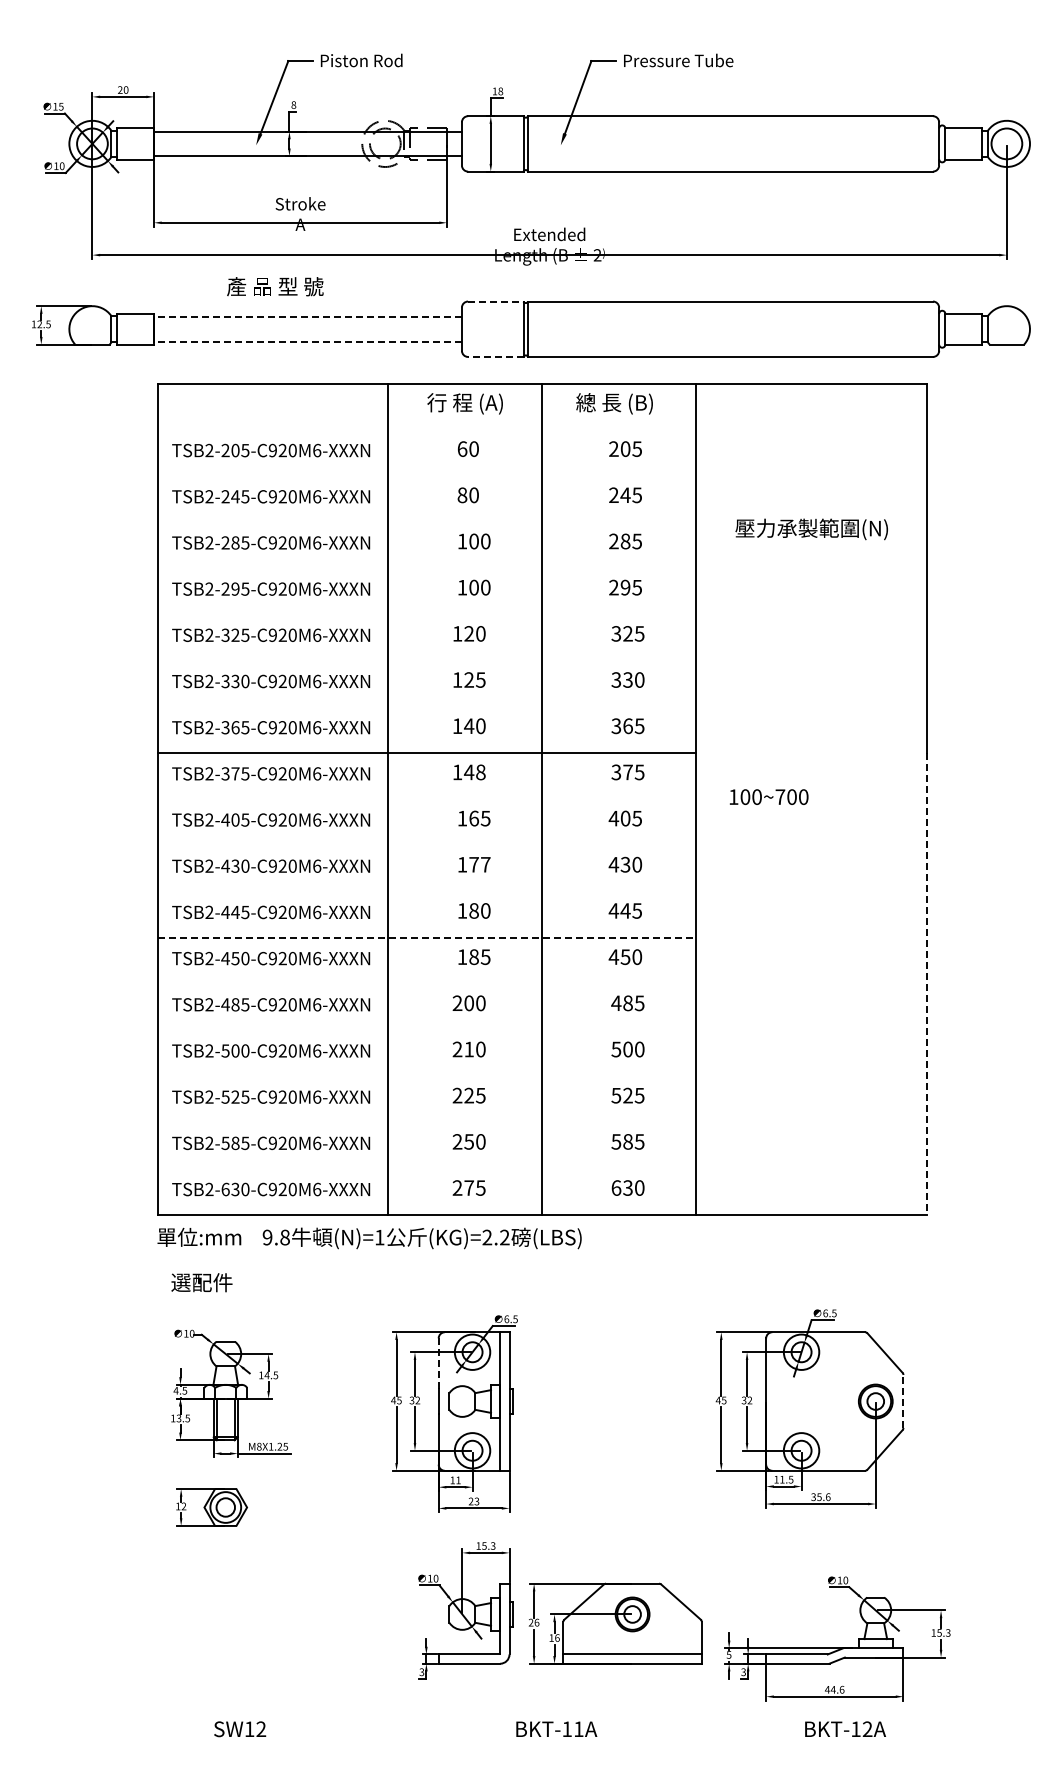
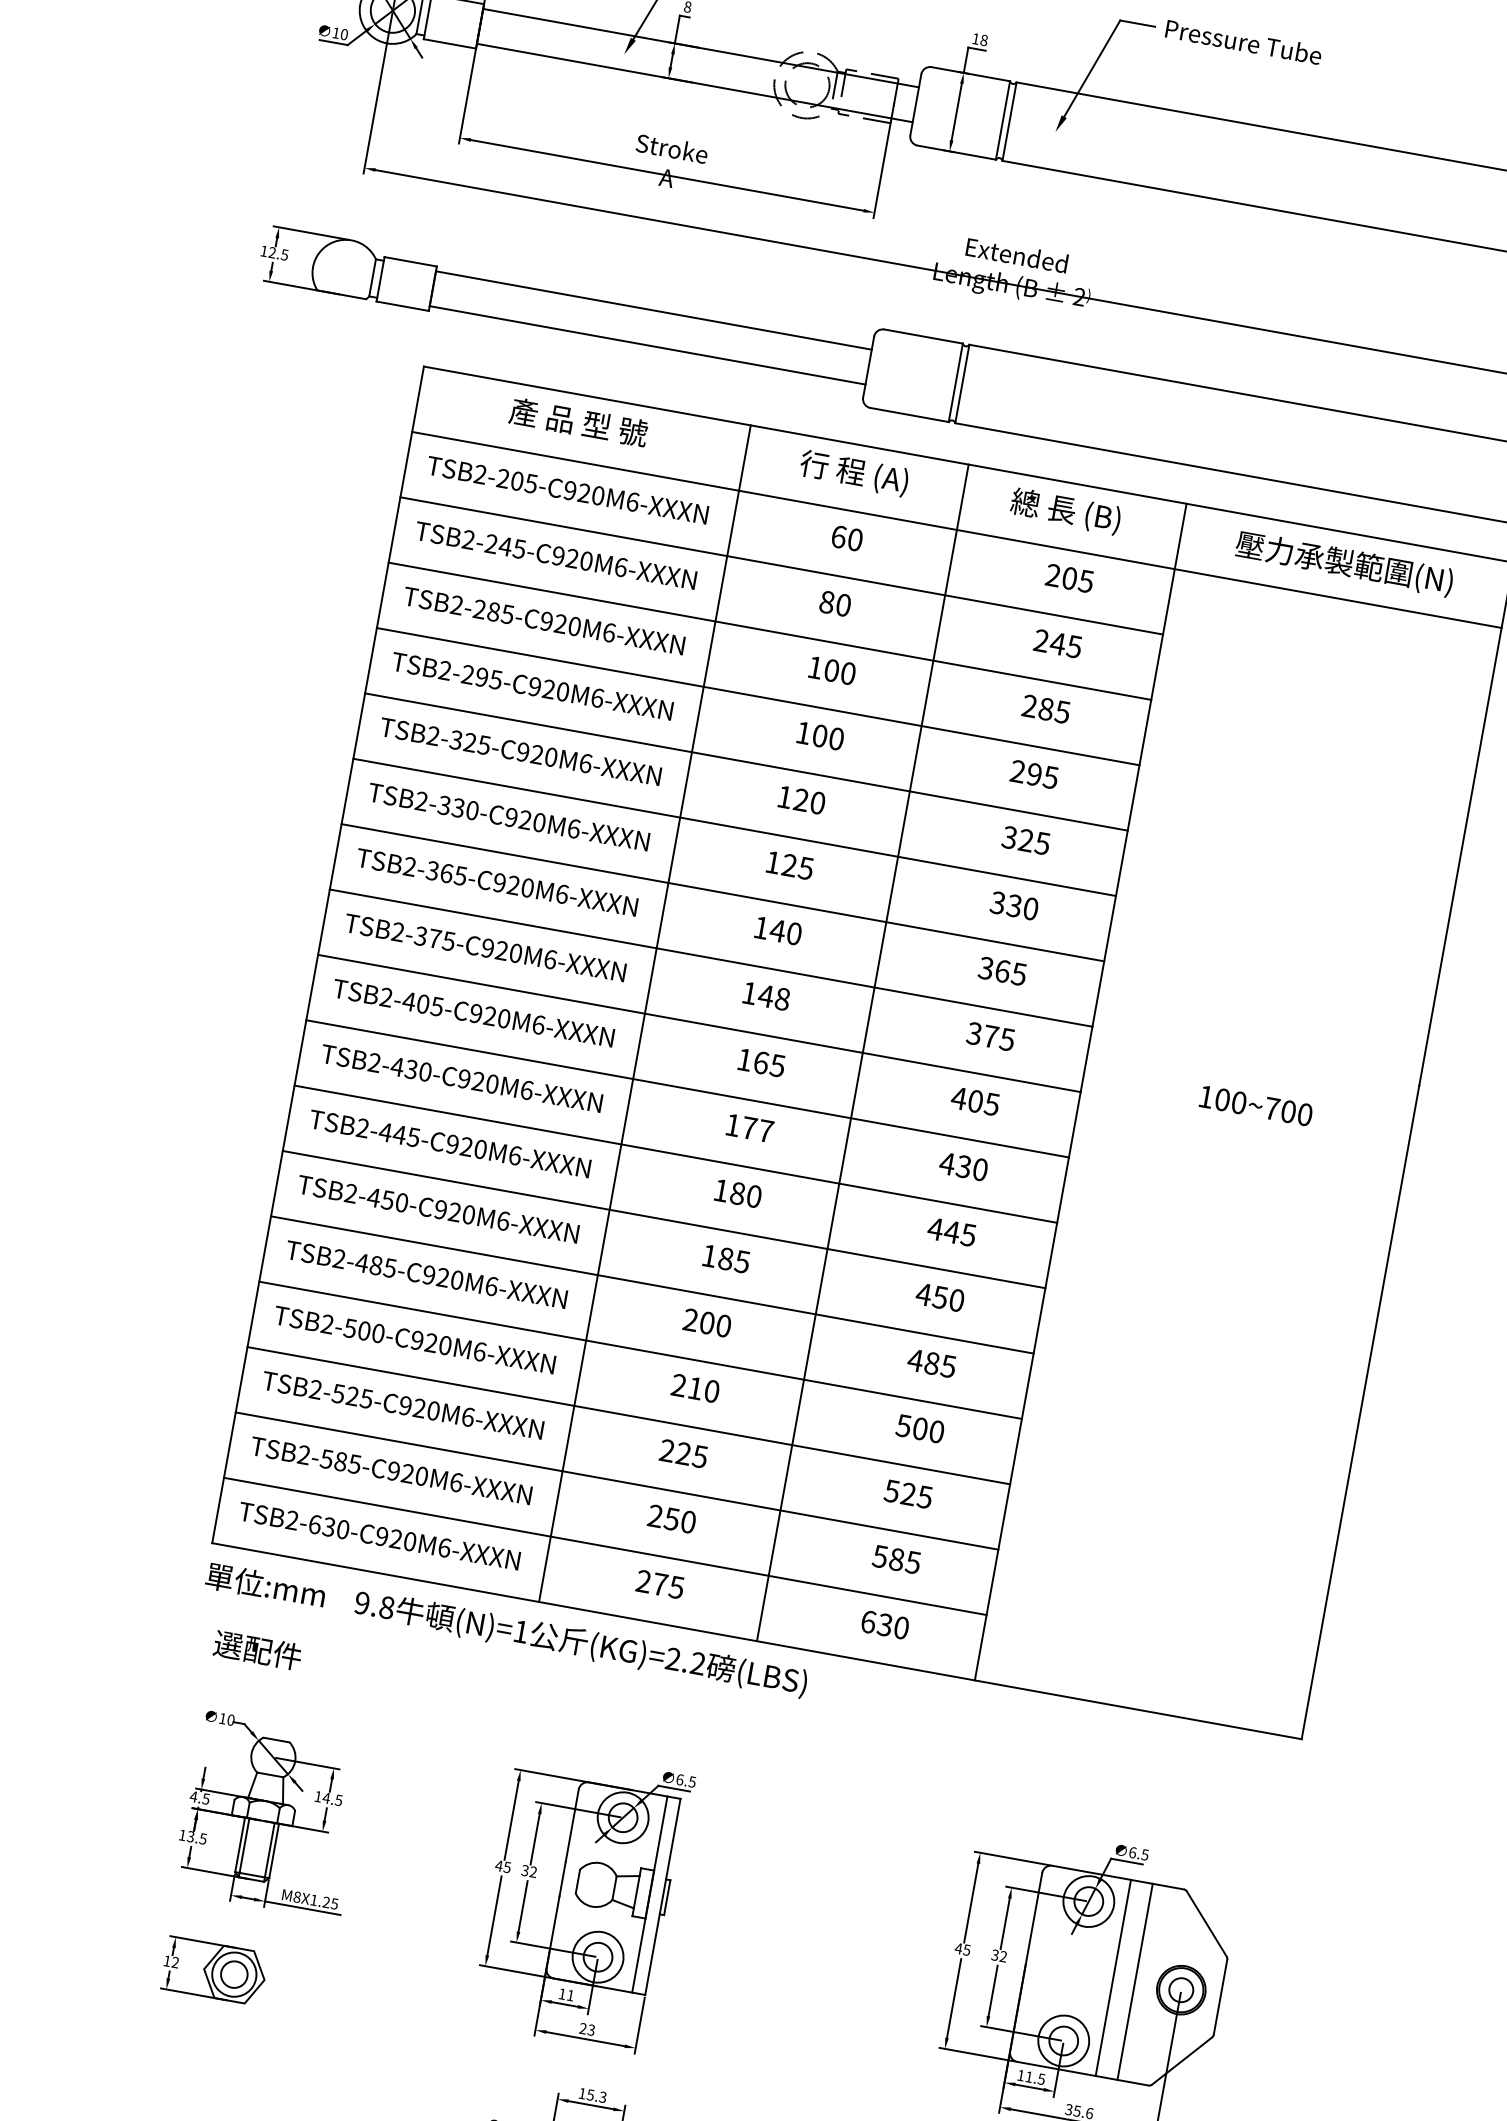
text: (275, 286) -> (579, 422), moved
line: (495, 301) -> (923, 336), dashed -> solid
line: (307, 316) -> (653, 309), dashed -> solid
line: (307, 341) -> (646, 345), dashed -> solid
line: (495, 356) -> (909, 414), dashed -> solid
line: (542, 429) -> (957, 529), added
line: (426, 476) -> (780, 566), added
line: (426, 522) -> (769, 631), added
text: (811, 529) -> (1343, 564), moved
line: (426, 568) -> (757, 696), added
line: (426, 614) -> (745, 761), added
line: (426, 660) -> (734, 826), added
line: (426, 706) -> (722, 892), added
text: (769, 796) -> (1256, 1105), moved
line: (426, 799) -> (698, 1023), added
line: (426, 845) -> (687, 1088), added
line: (426, 891) -> (675, 1153), added
line: (427, 937) -> (665, 1219), dashed -> solid
line: (426, 984) -> (651, 1285), added
line: (927, 984) -> (1360, 1413), dashed -> solid
line: (426, 1030) -> (639, 1350), added
line: (426, 1076) -> (628, 1415), added
line: (426, 1122) -> (616, 1480), added
line: (426, 1168) -> (604, 1545), added
line: (438, 1363) -> (572, 1825), dashed -> solid
line: (827, 1401) -> (1112, 1977), added
line: (843, 1401) -> (1135, 1981), added
line: (903, 1401) -> (1220, 1997), dashed -> solid

